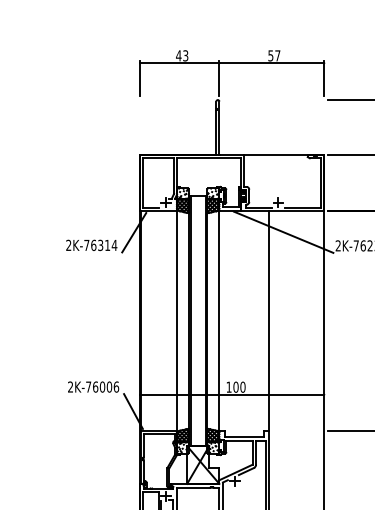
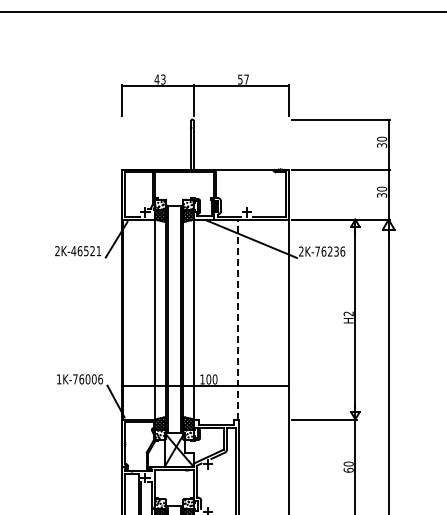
text: (100, 245) -> (86, 251), 2K-76314 -> 2K-46521
line: (268, 320) -> (238, 319), solid -> dashed
text: (69, 387) -> (58, 379), 2K-76006 -> 1K-76006

